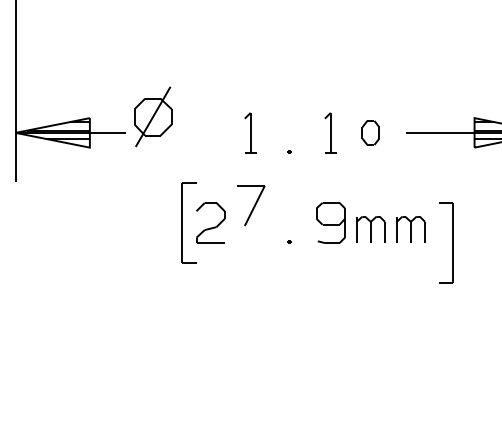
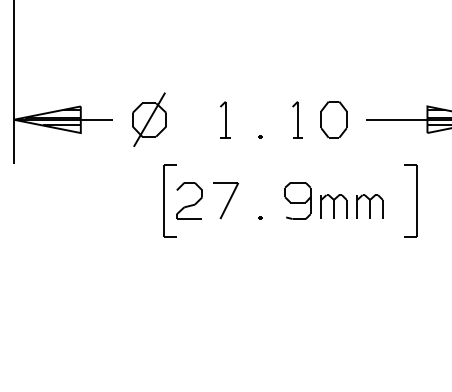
part: (153, 116) -> (149, 119), moved
part: (370, 132) -> (333, 119), size x1.67
part: (251, 205) -> (226, 200), moved
part: (446, 242) -> (411, 200), moved

